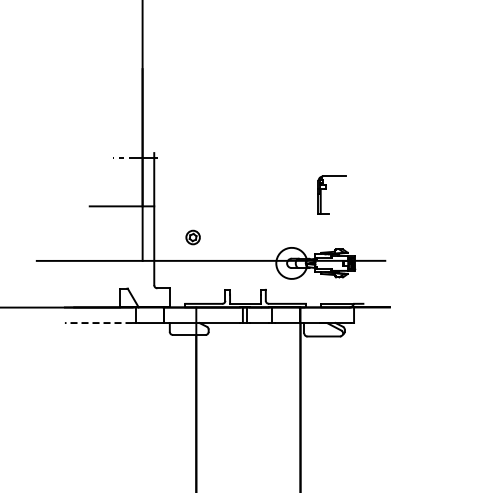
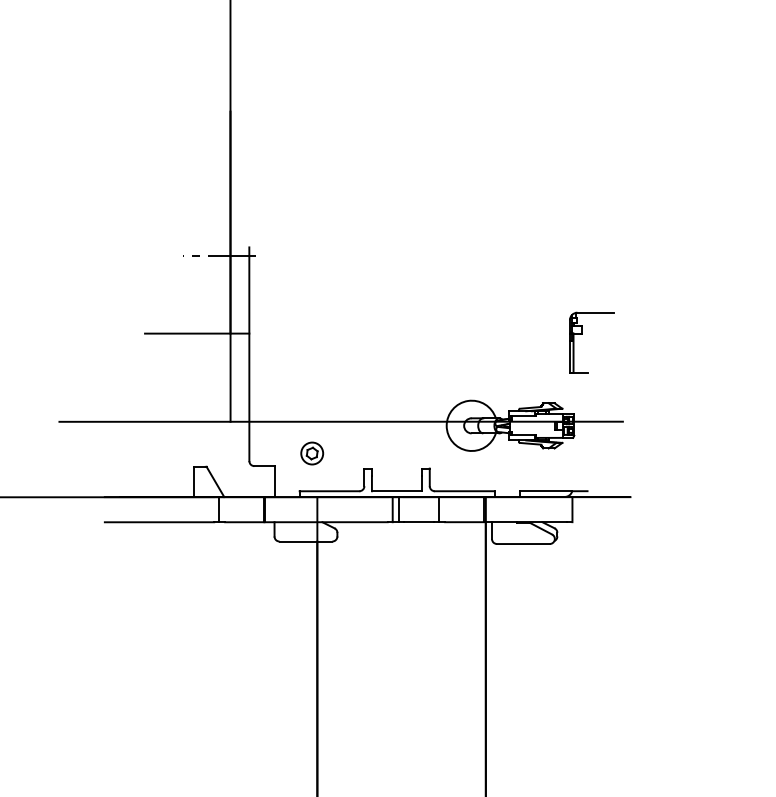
part: (326, 189) -> (582, 333), moved
part: (192, 237) -> (311, 453), moved
line: (98, 323) -> (159, 523), dashed -> solid

